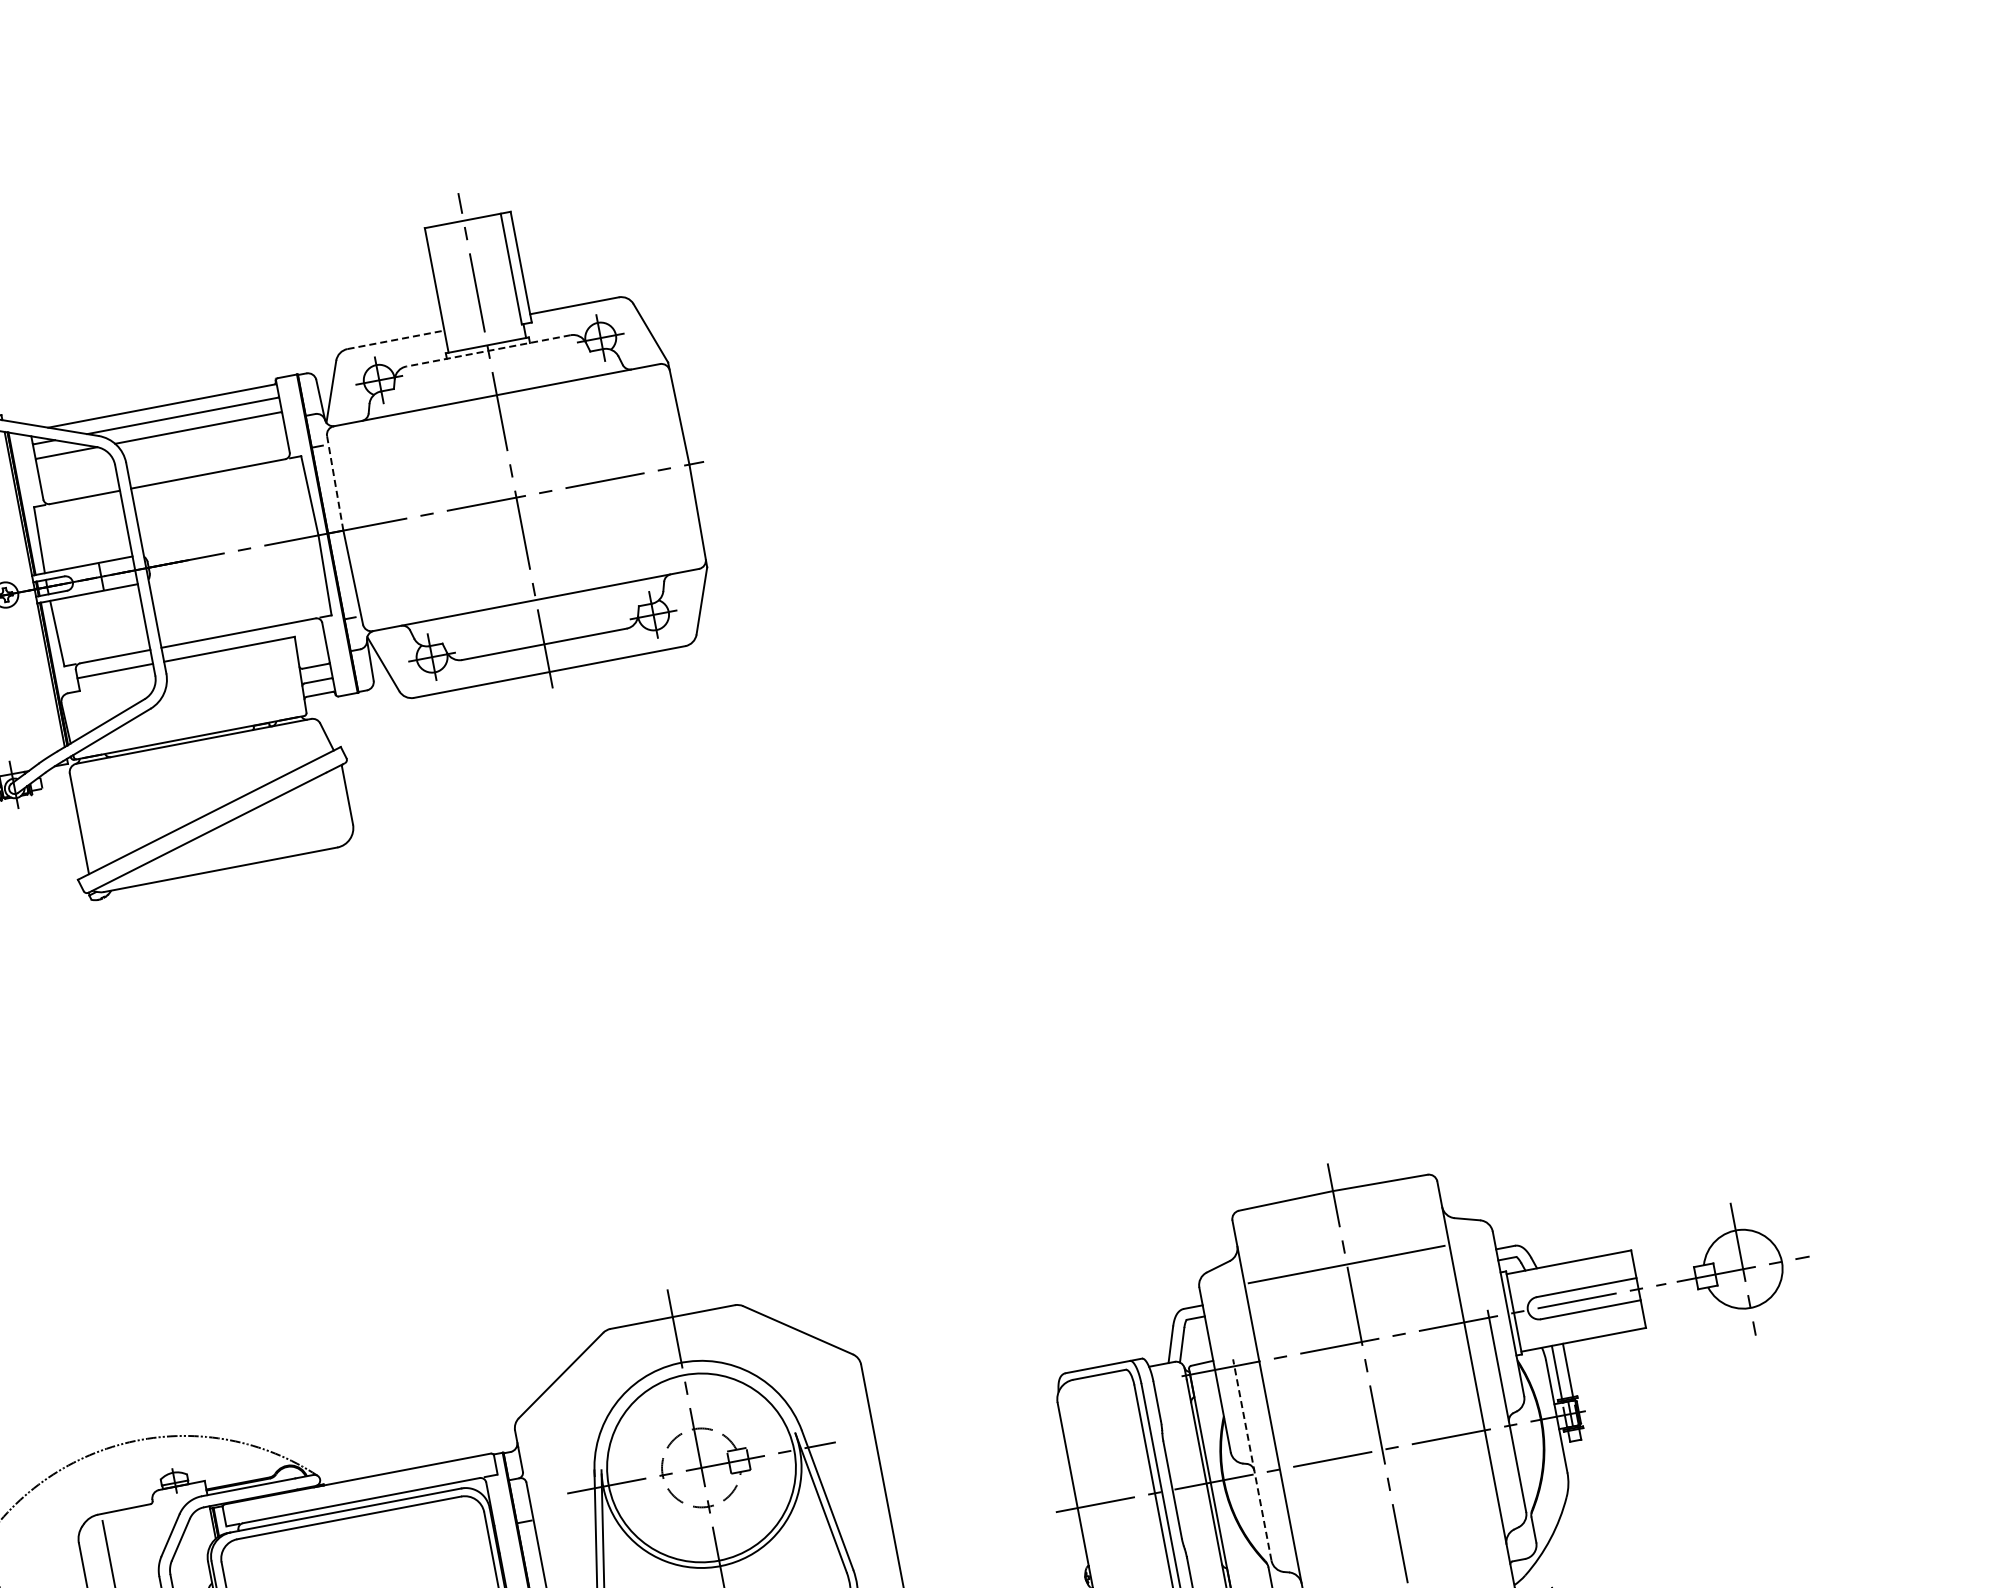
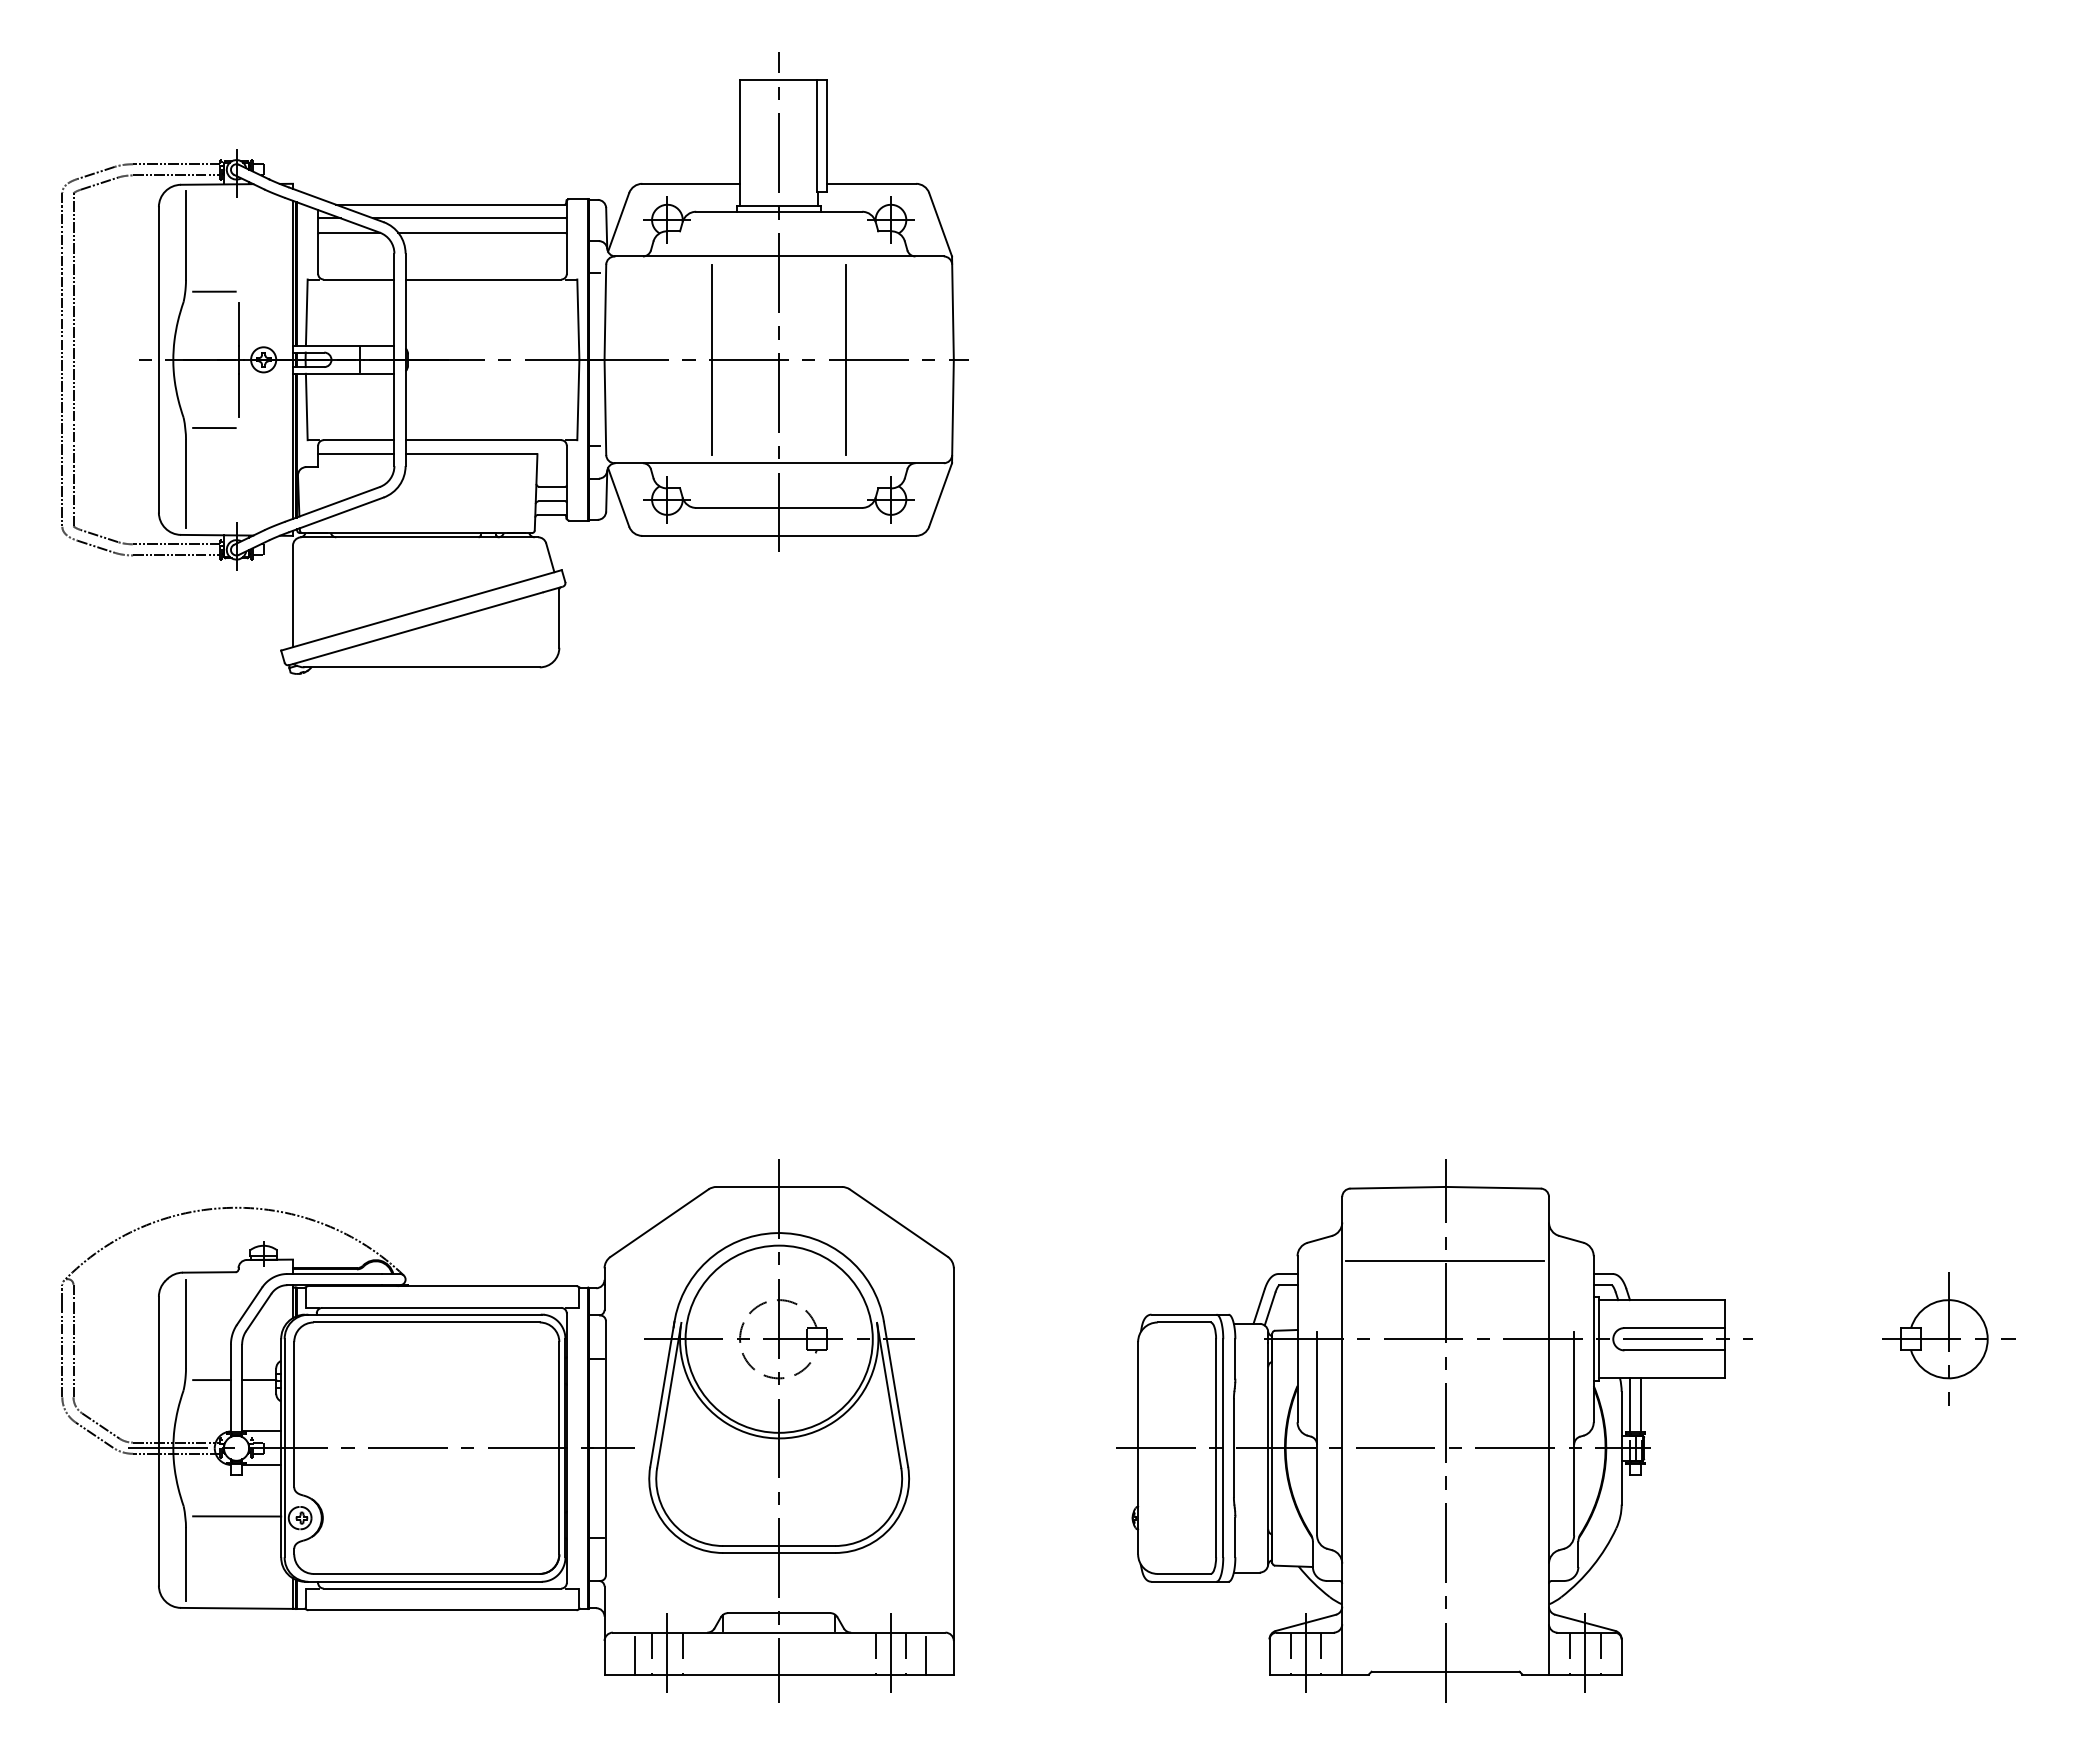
line: (396, 339) -> (691, 183), dashed -> solid
line: (487, 350) -> (778, 211), dashed -> solid
line: (335, 483) -> (605, 312), dashed -> solid
line: (583, 484) -> (846, 359), added
line: (450, 509) -> (712, 359), added
part: (1742, 1268) -> (1948, 1338), moved
line: (1252, 1459) -> (1317, 1433), dashed -> solid

